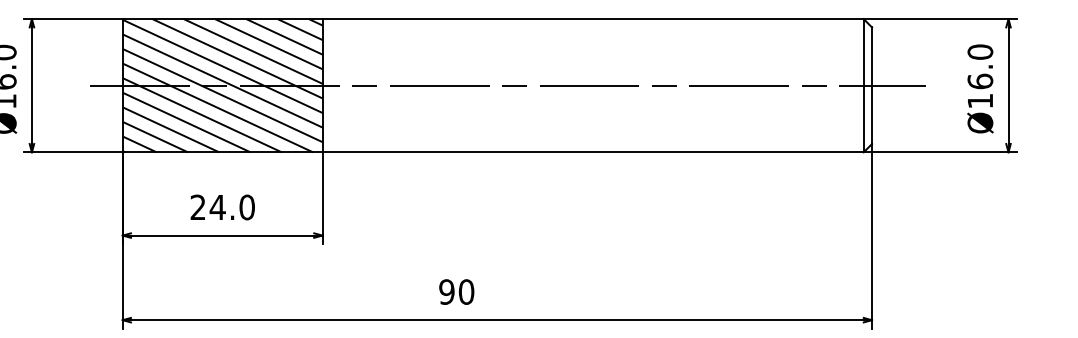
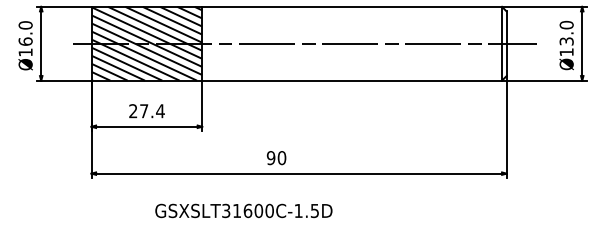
text: (980, 81) -> (566, 41), Ø16.0 -> Ø13.0
text: (230, 207) -> (151, 111), 24.0 -> 27.4

